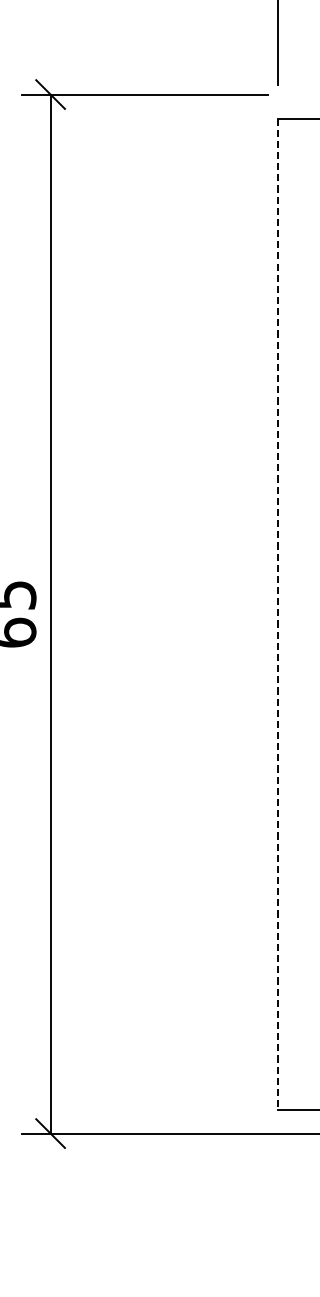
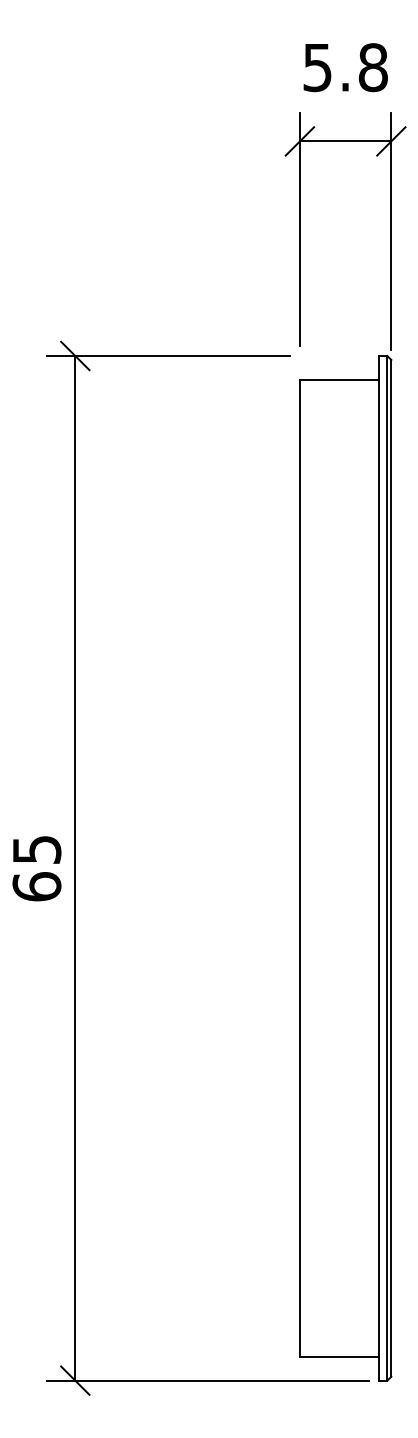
line: (277, 614) -> (299, 868), dashed -> solid

